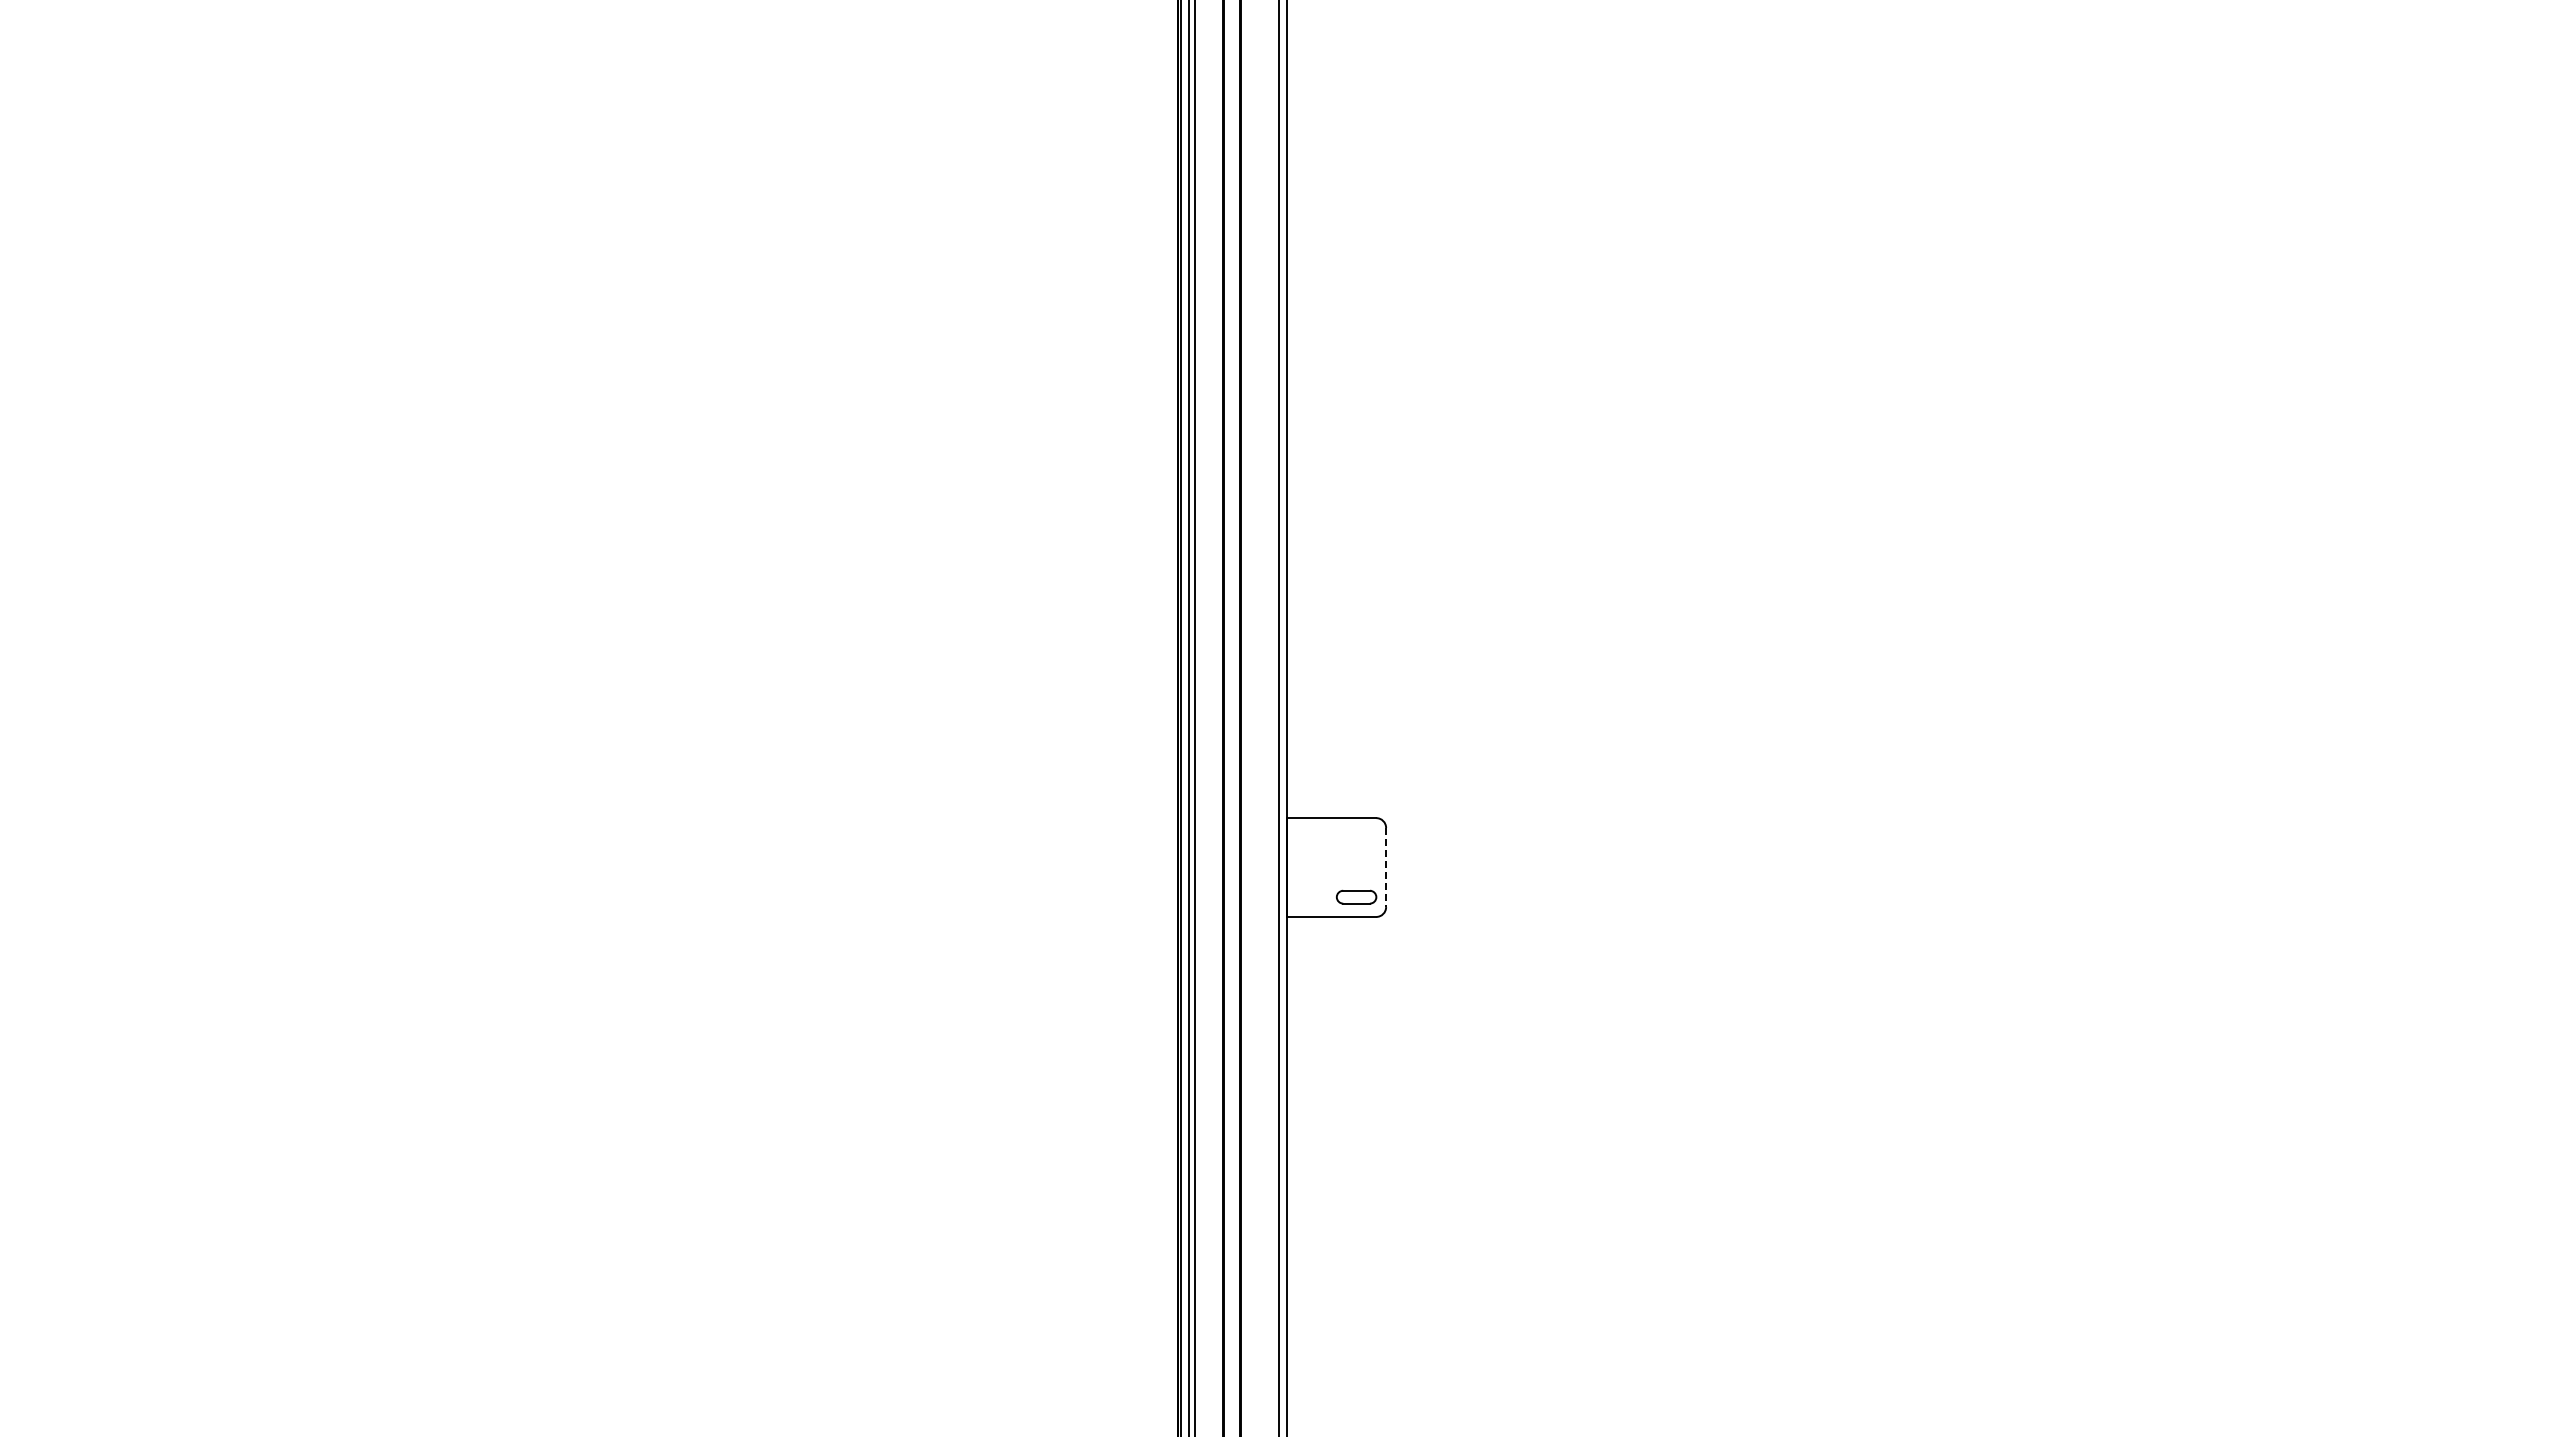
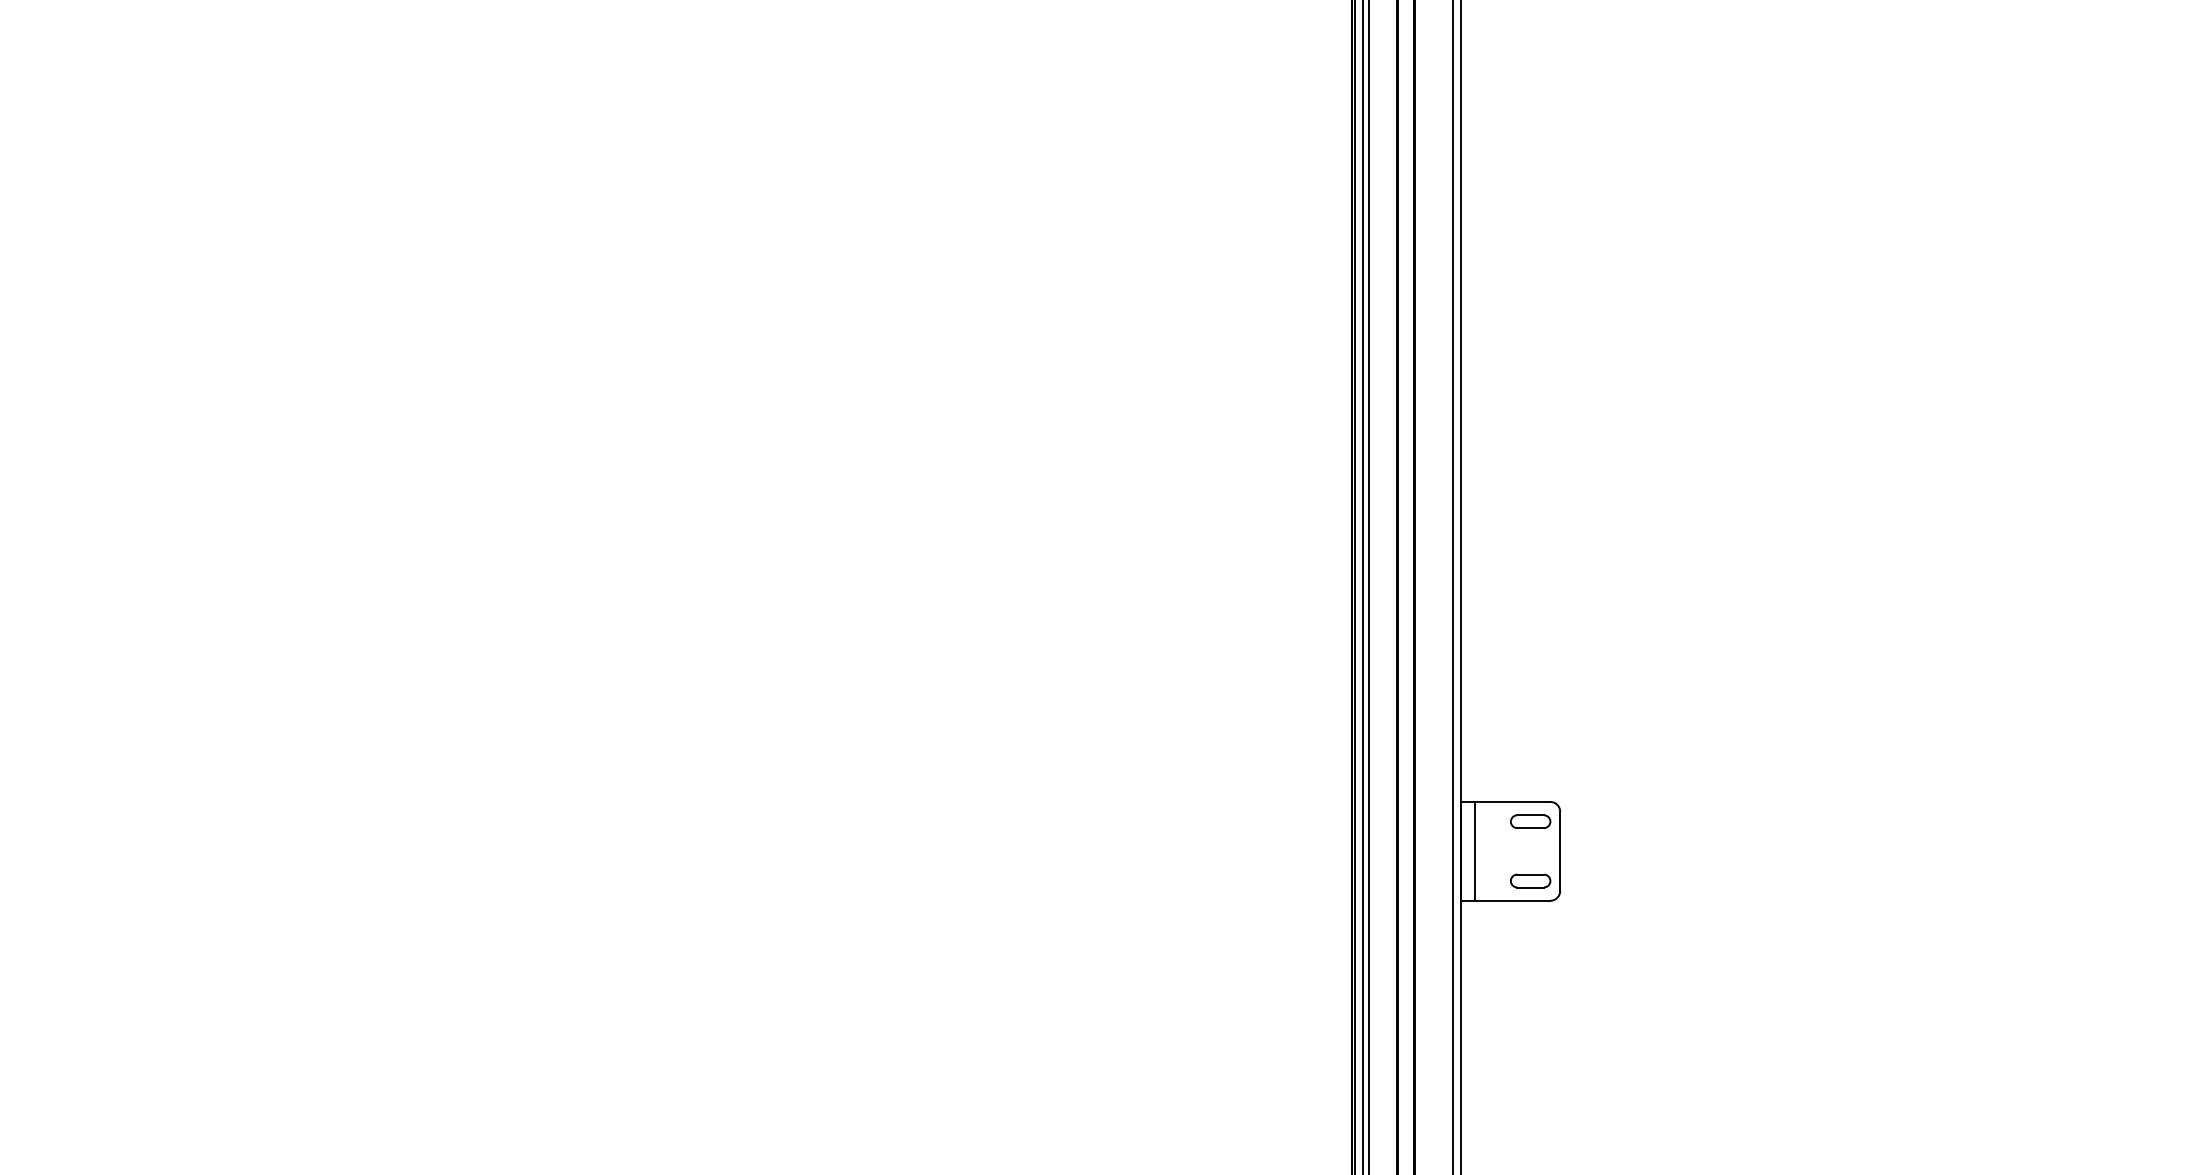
part: (1356, 837) -> (1530, 821), added
line: (1301, 867) -> (1475, 851), added
line: (1386, 867) -> (1560, 851), dashed -> solid

